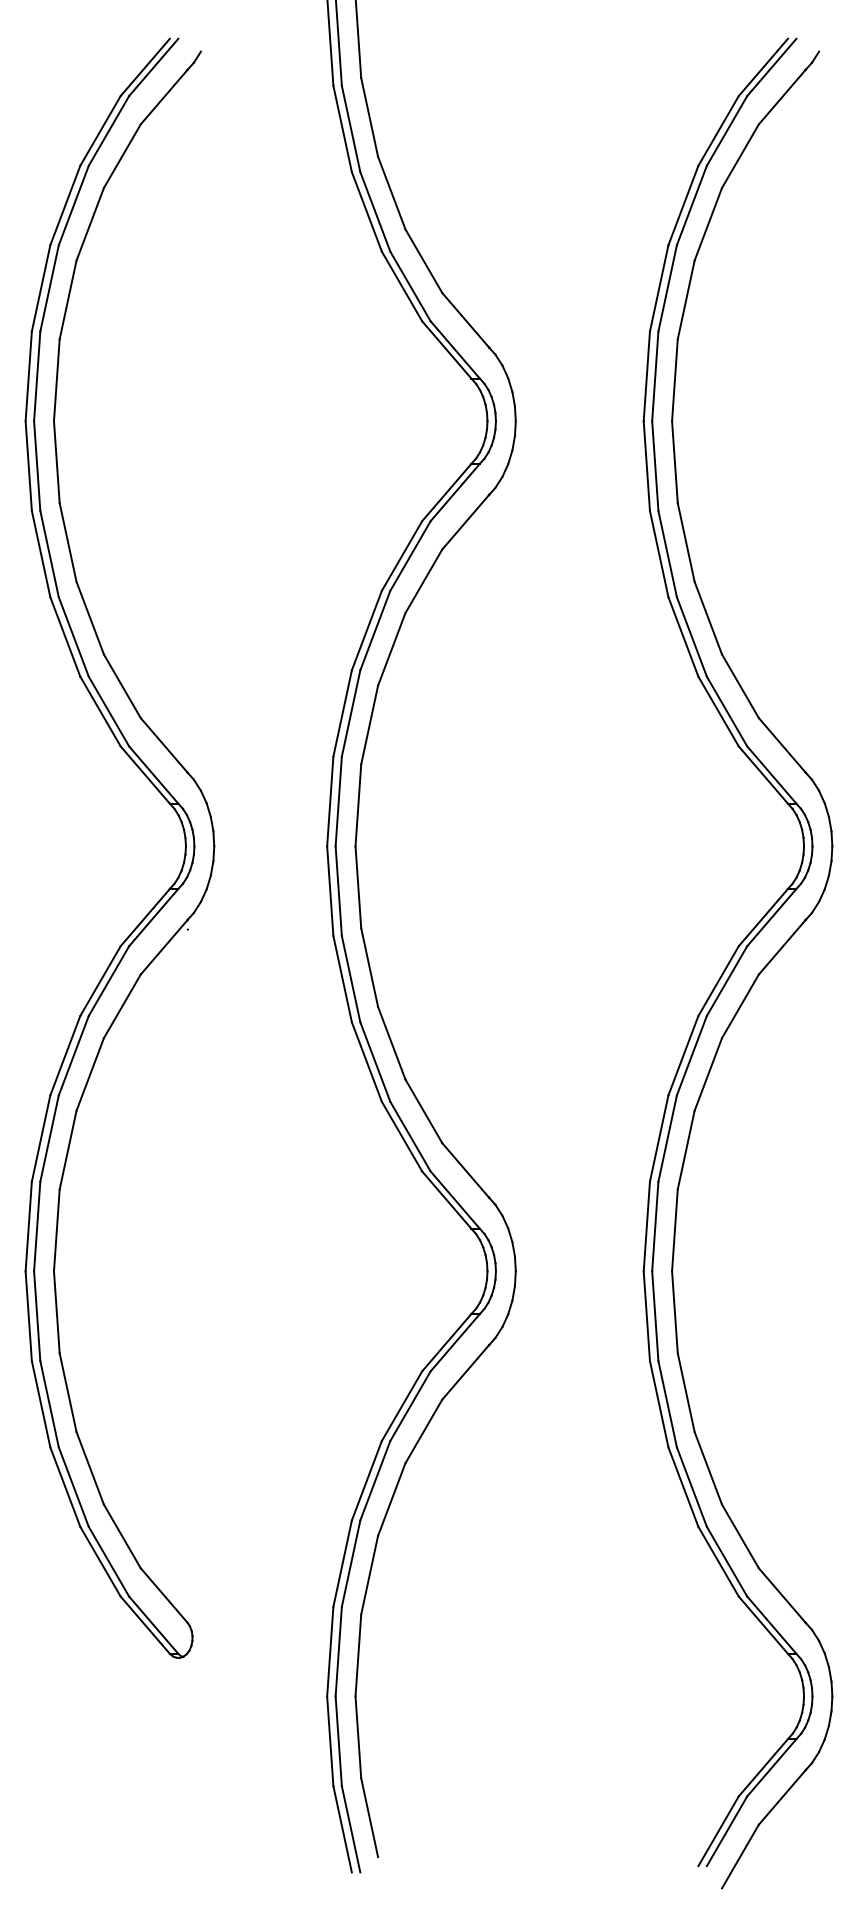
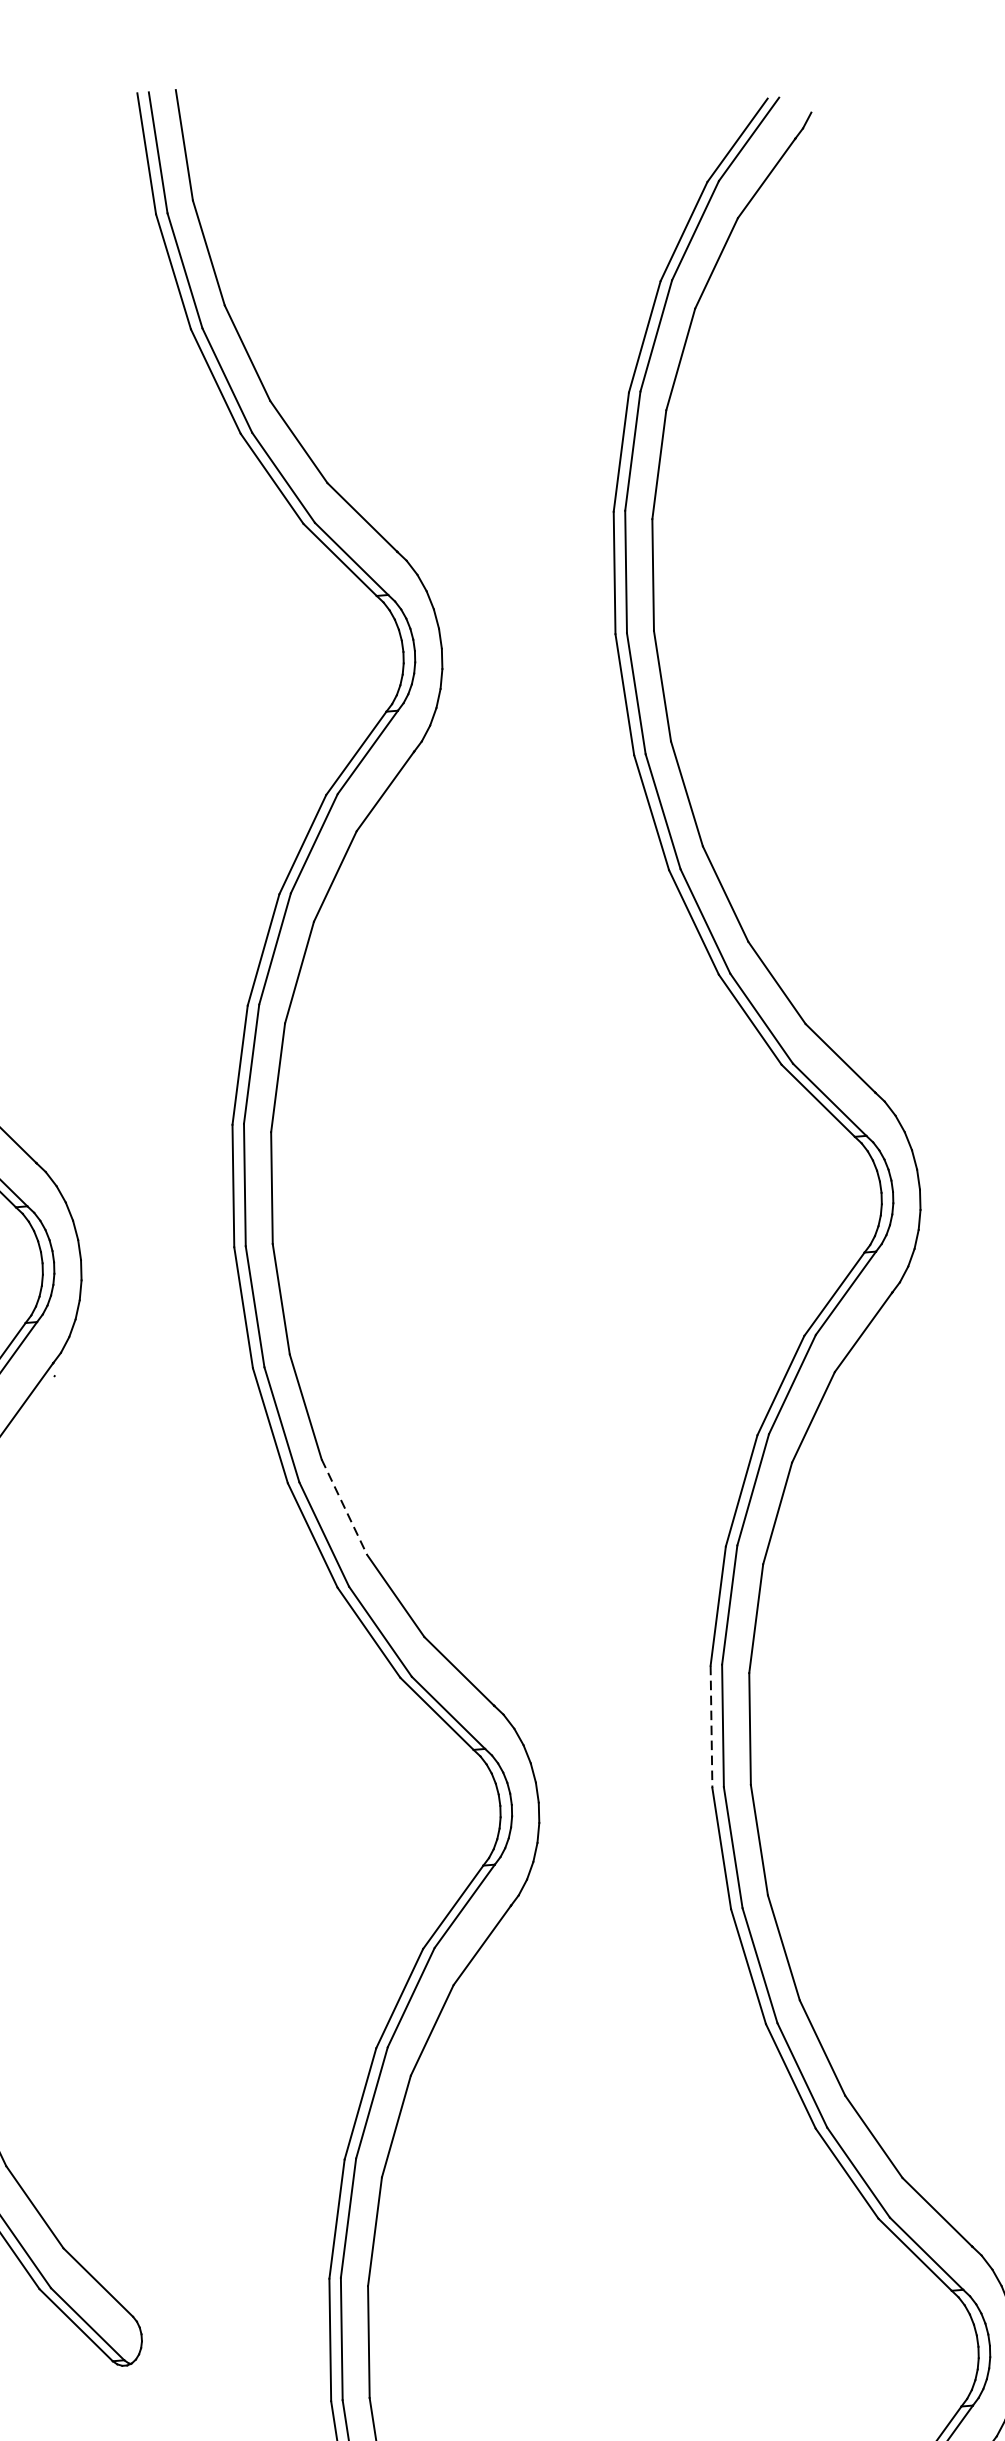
line: (391, 1043) -> (344, 1507), solid -> dashed
line: (646, 1226) -> (711, 1726), solid -> dashed

